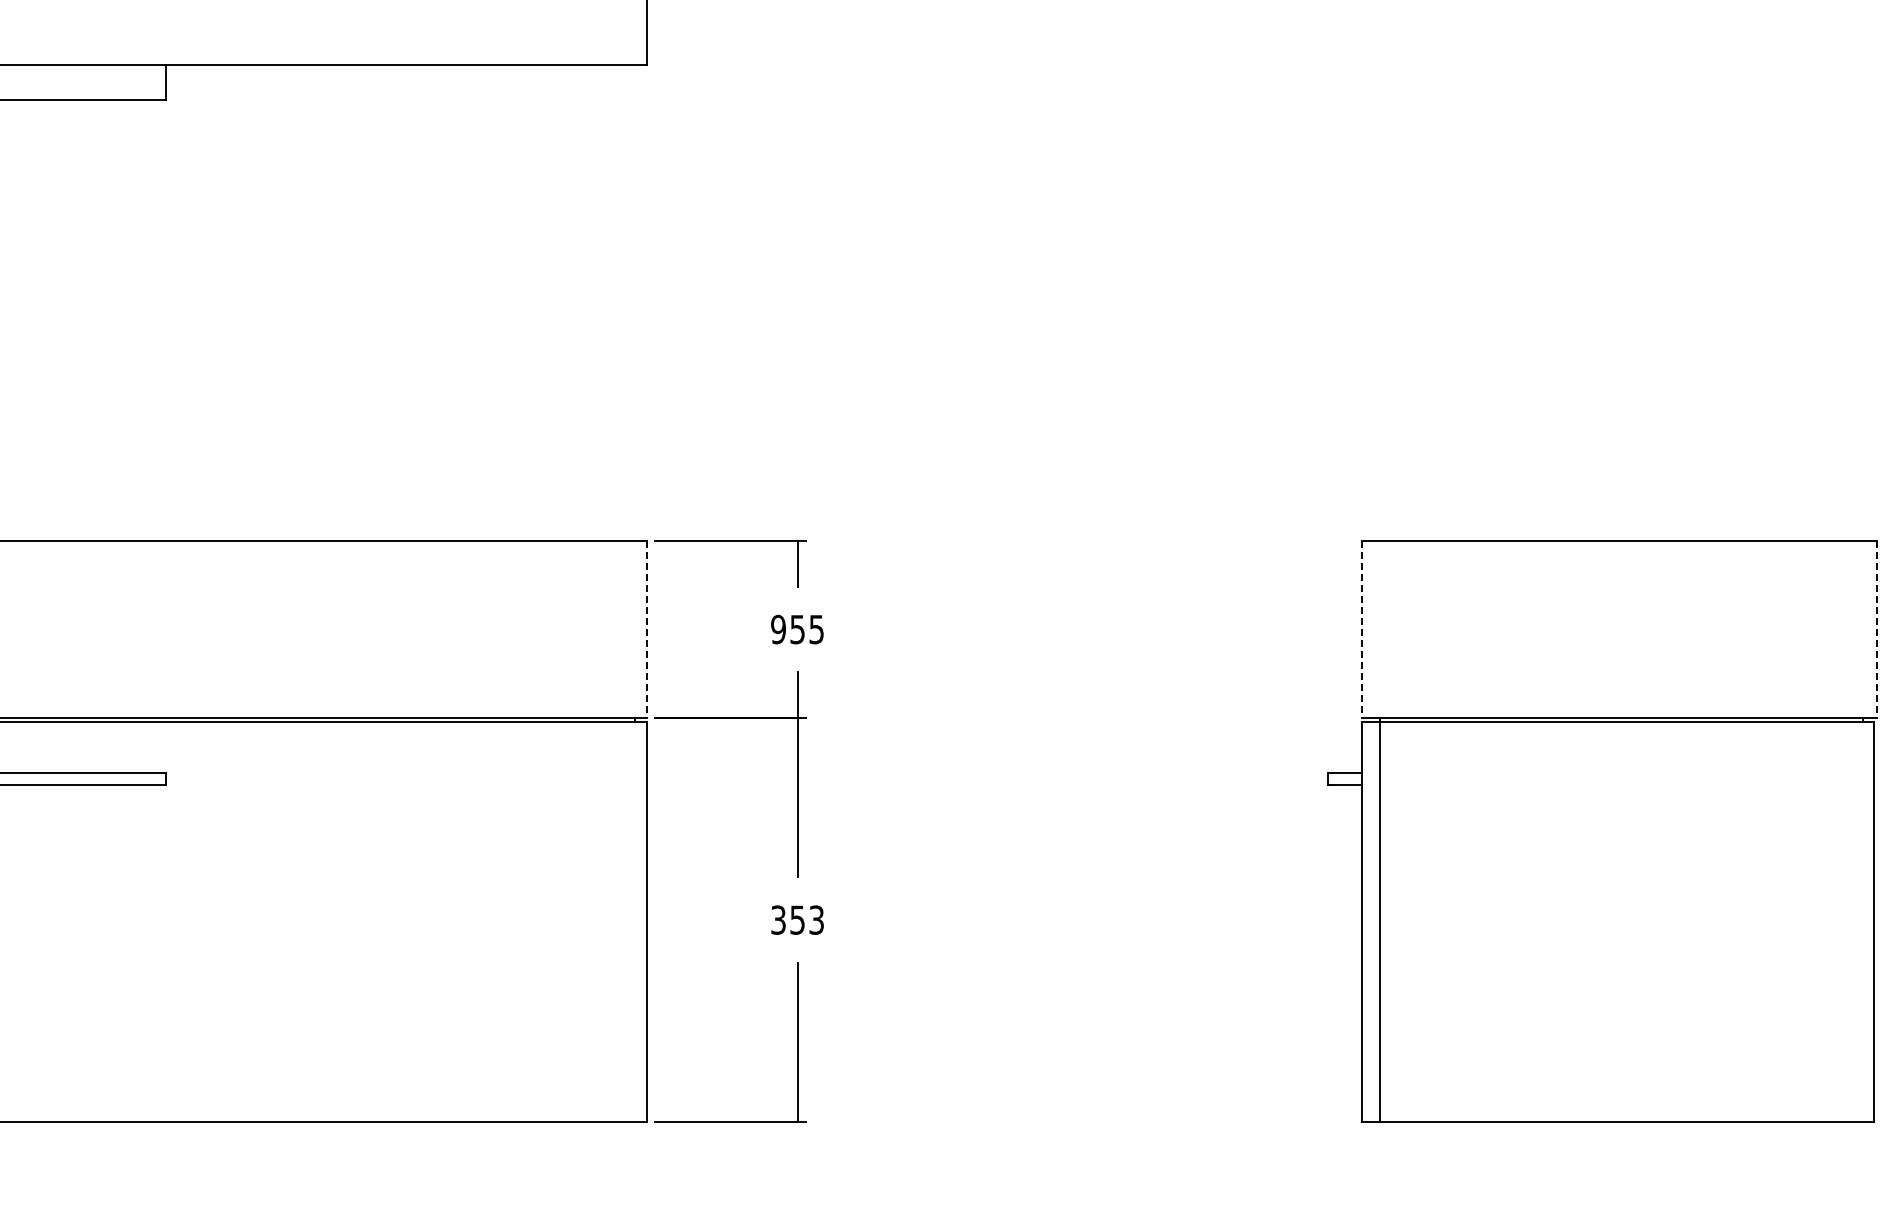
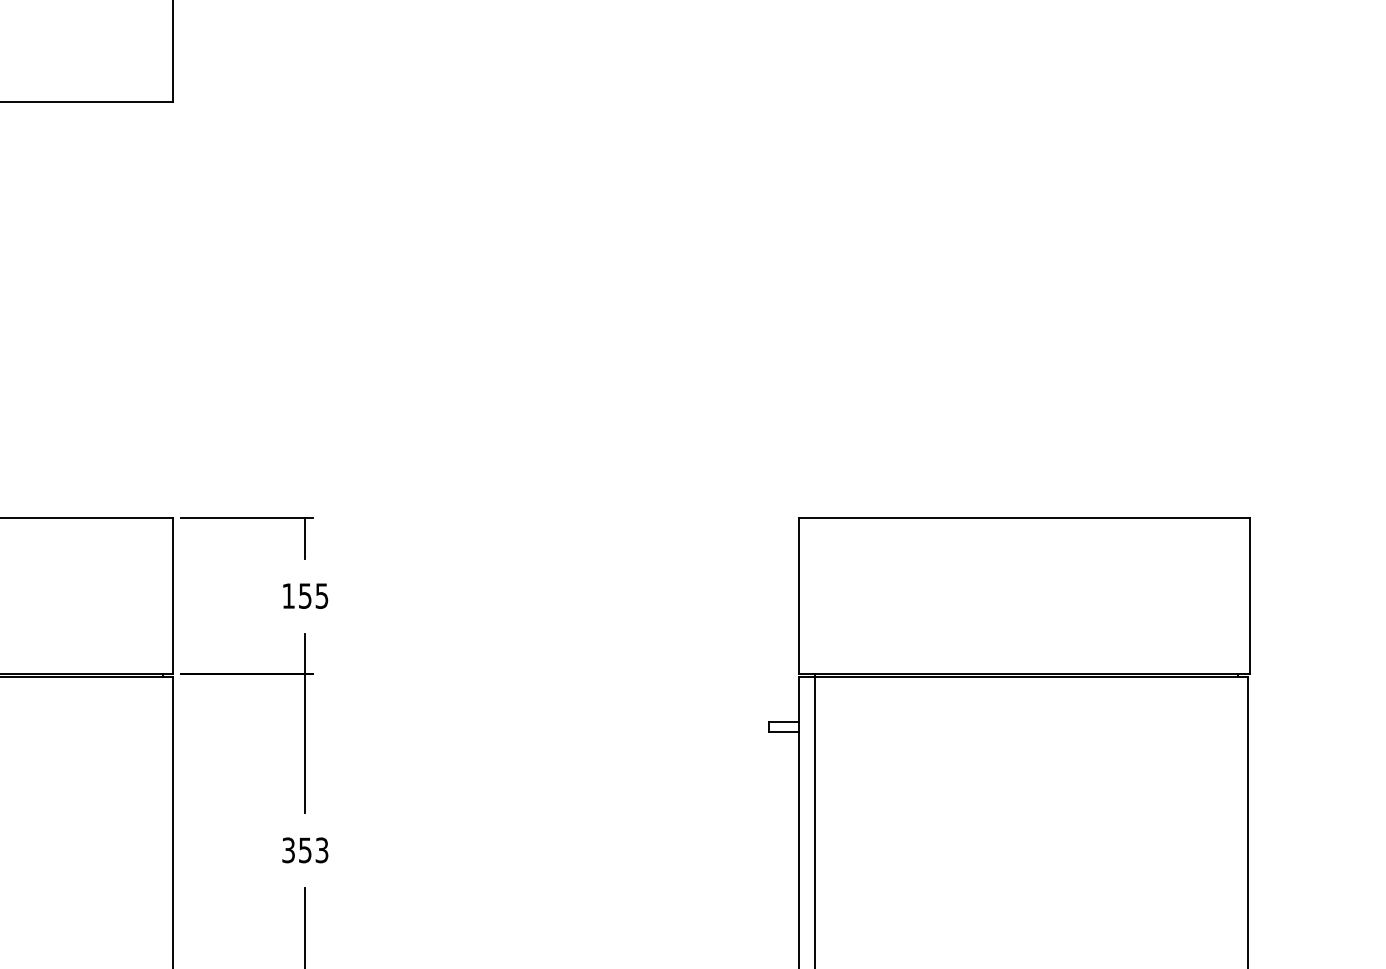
line: (646, 629) -> (173, 596), dashed -> solid
text: (778, 629) -> (288, 596), 955 -> 155
line: (1361, 629) -> (798, 596), dashed -> solid
line: (1876, 629) -> (1249, 596), dashed -> solid

